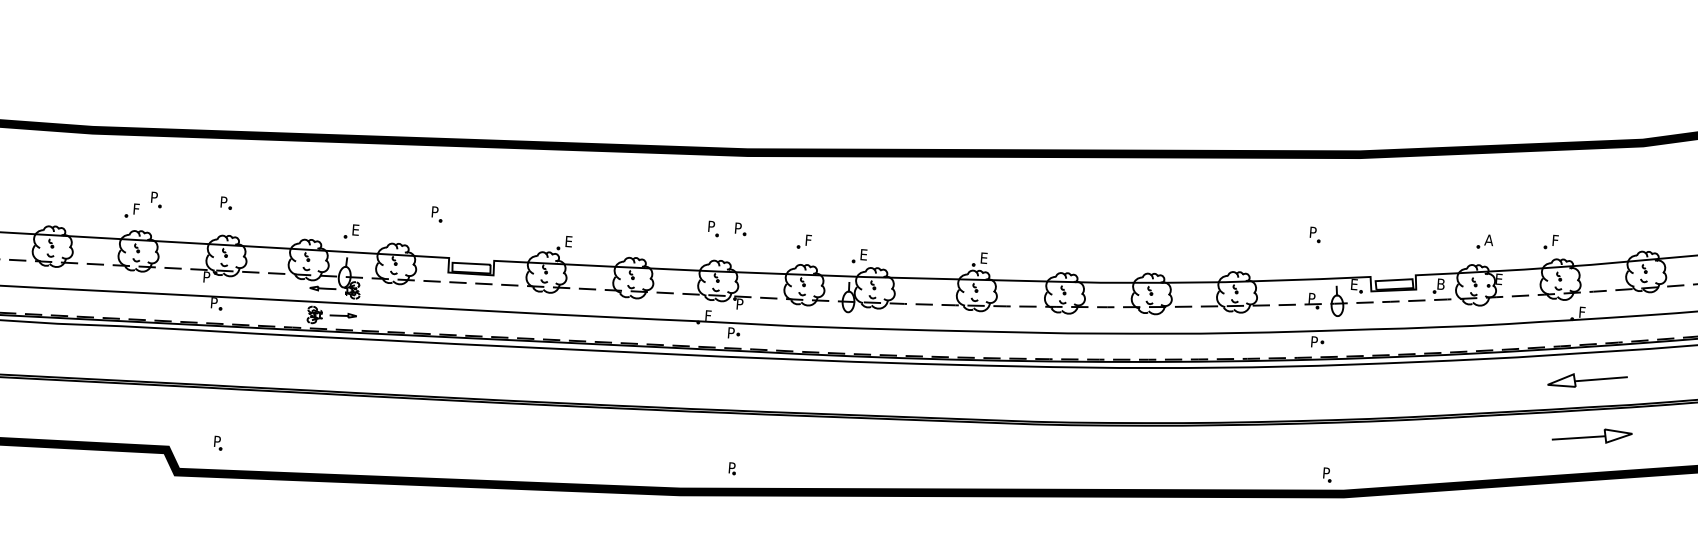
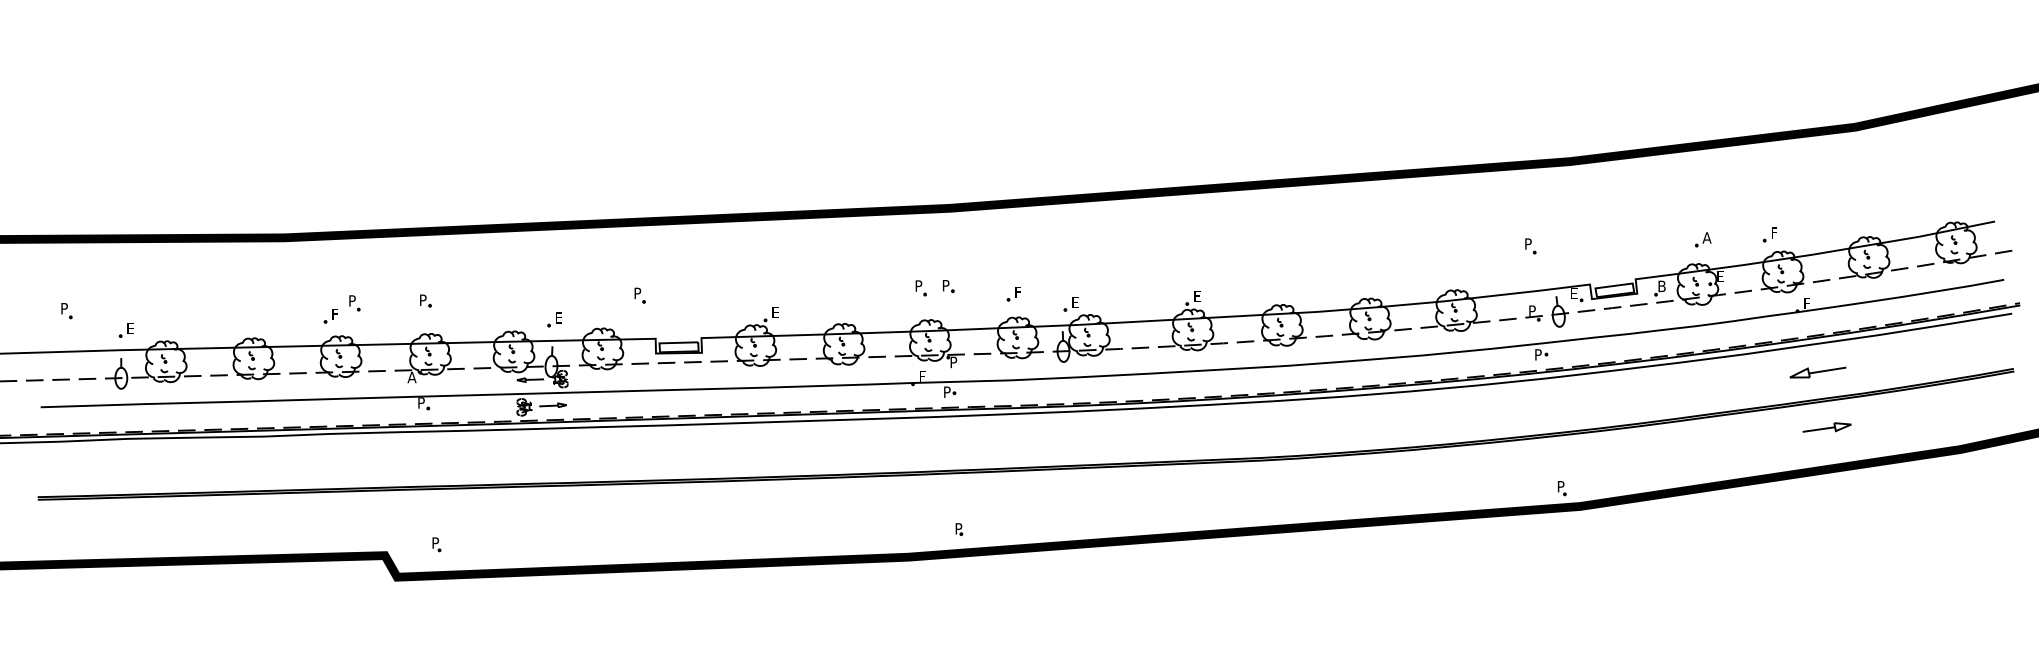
text: (206, 277) -> (411, 377), P -> A
part: (1587, 380) -> (1817, 372), size x0.7
part: (1591, 435) -> (1826, 427), size x0.6

